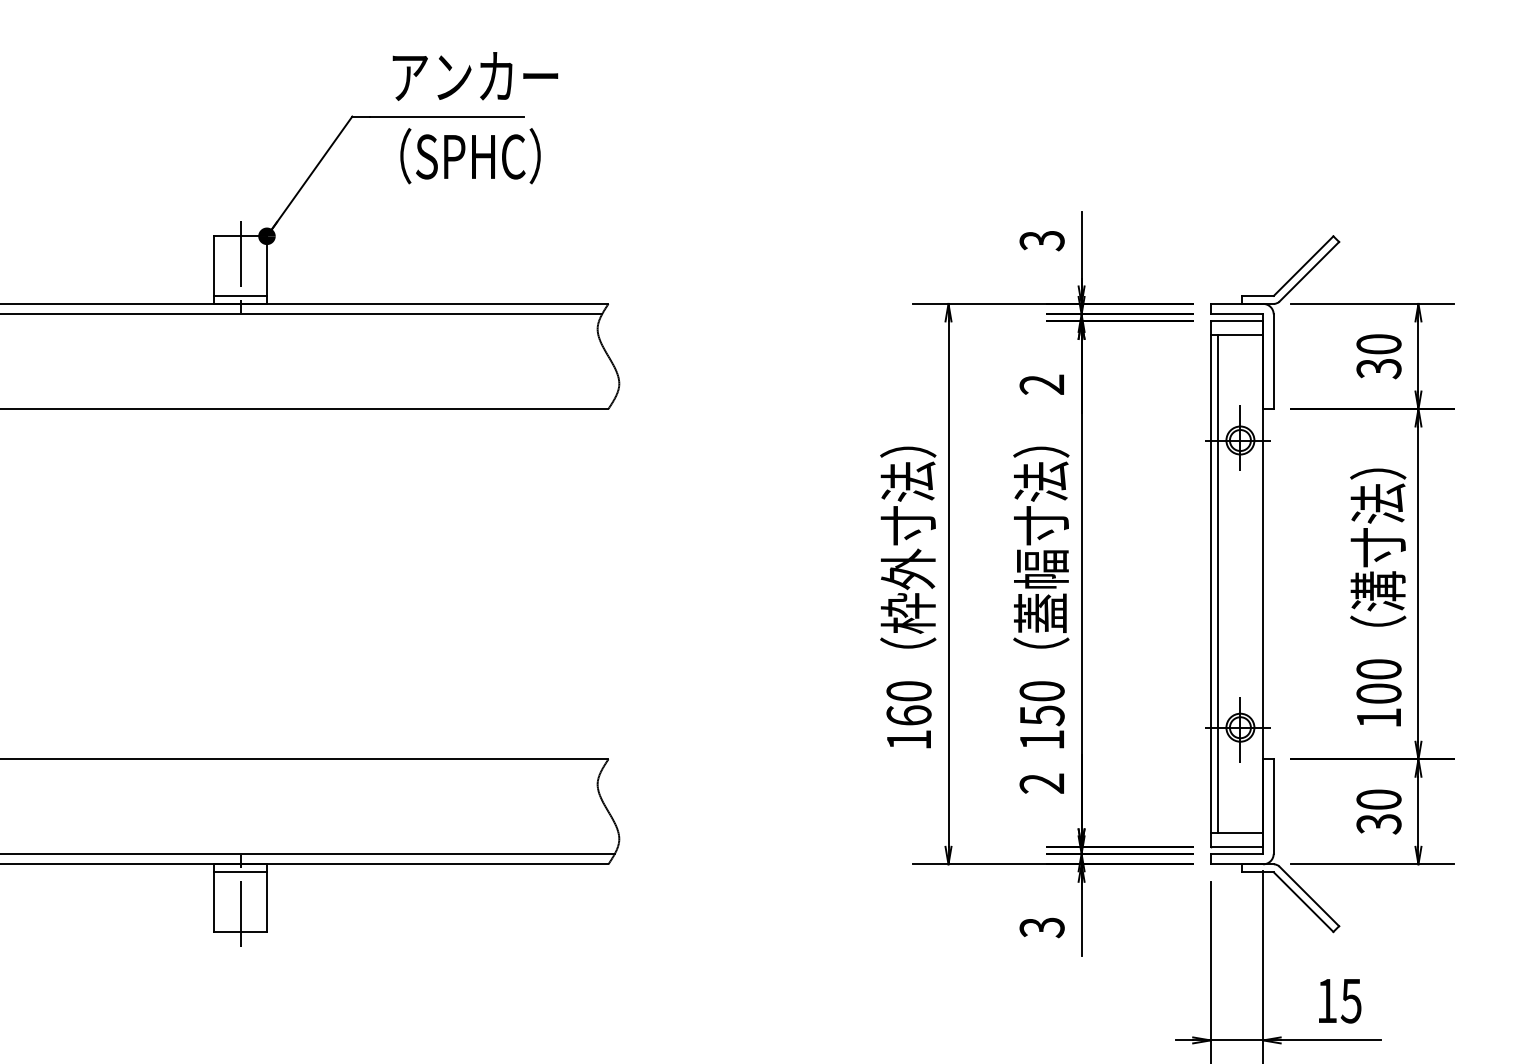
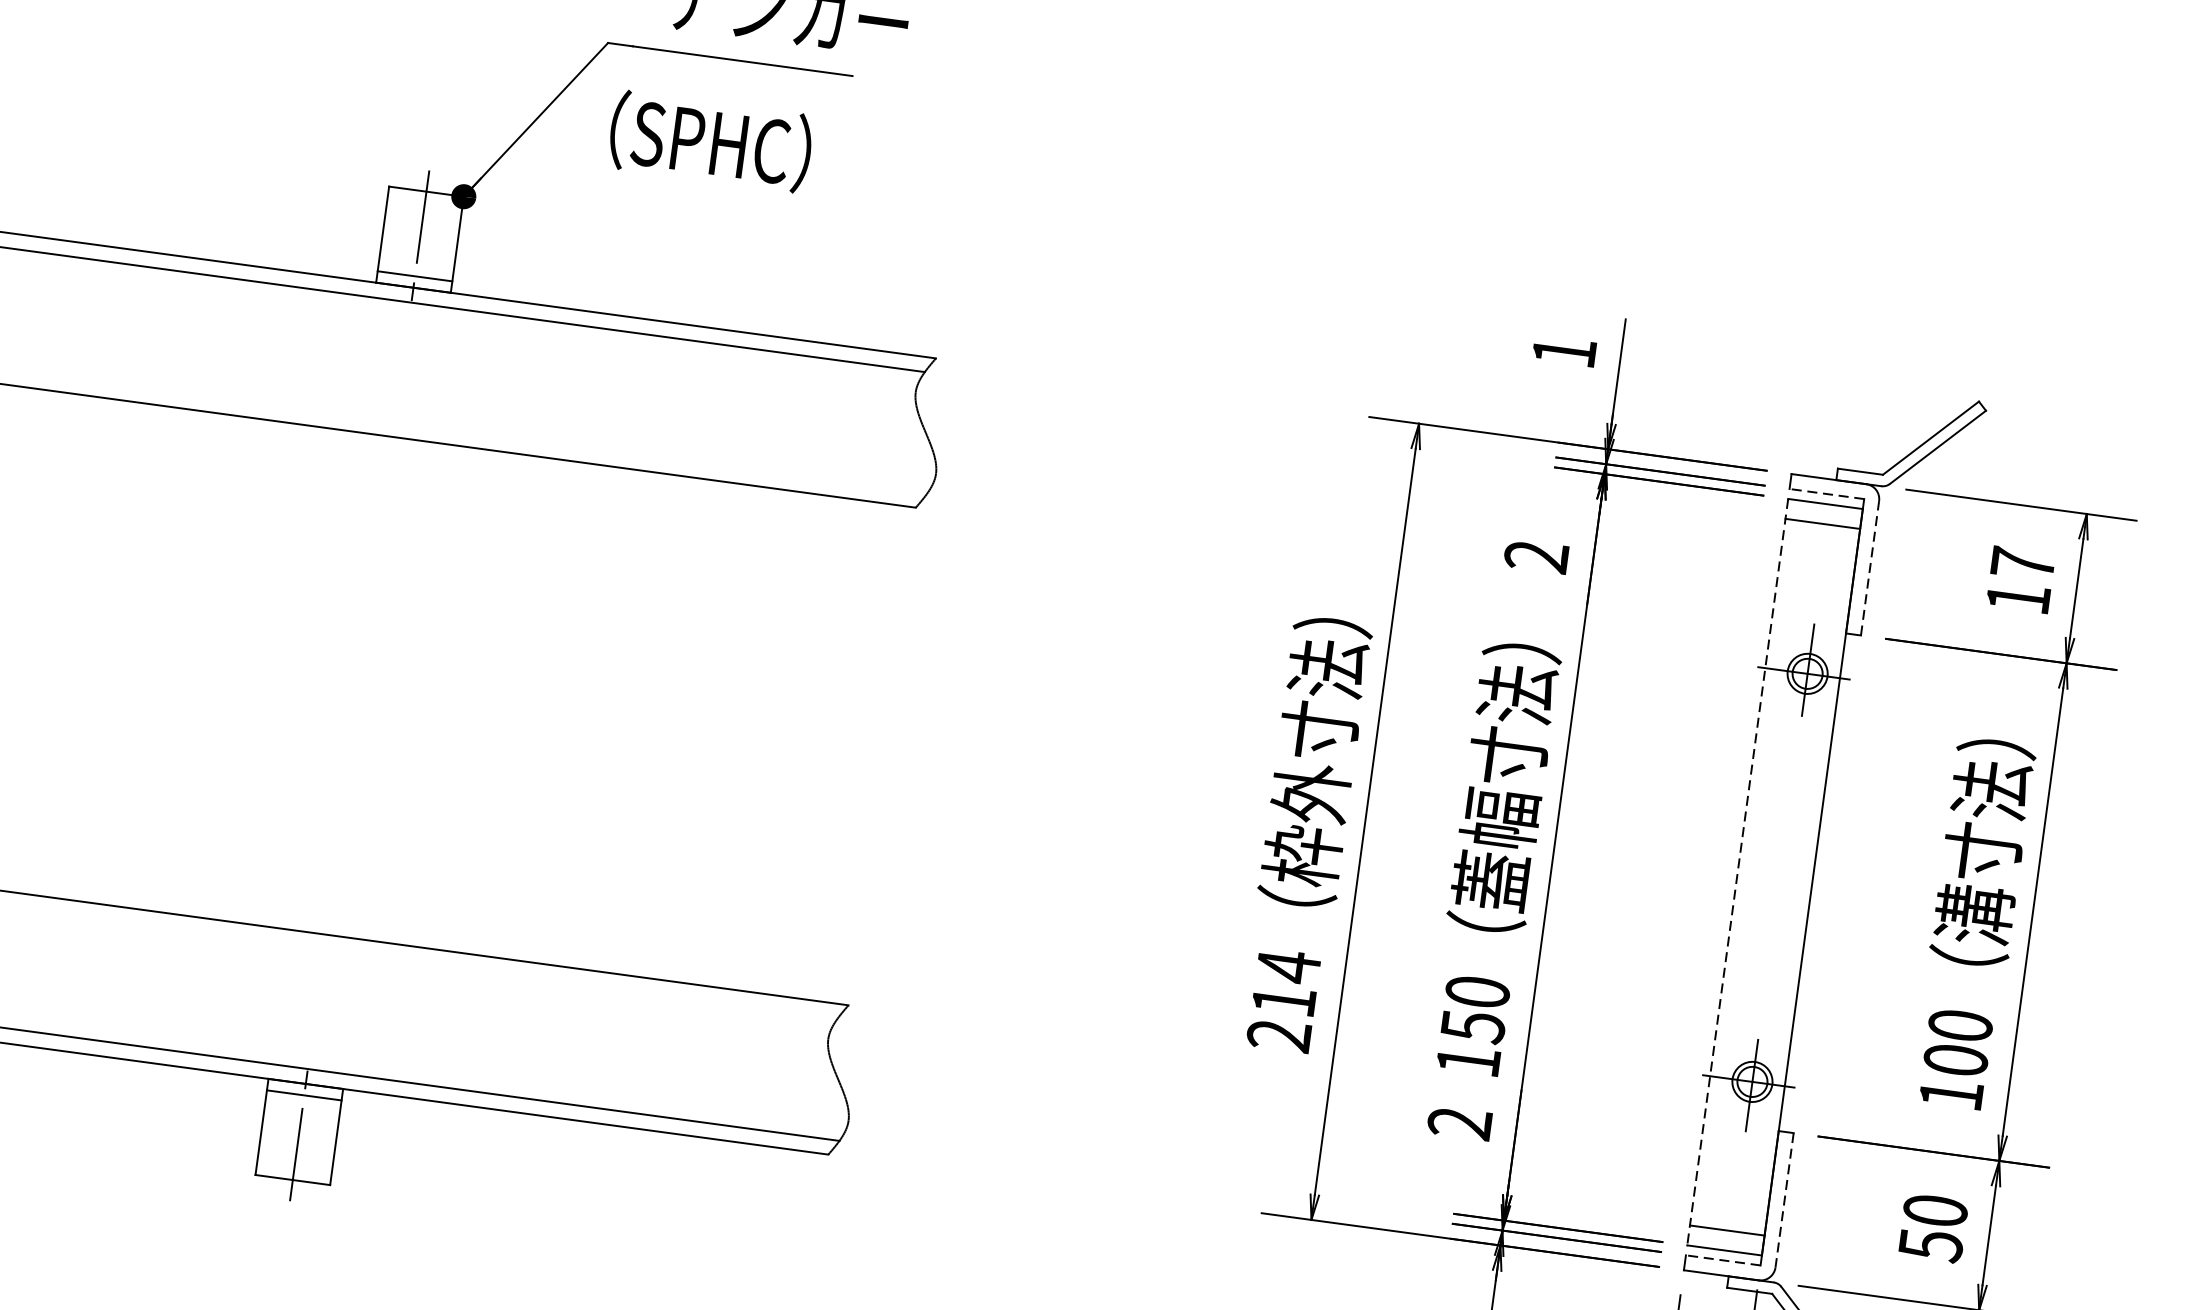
text: (470, 156) -> (710, 142), moved
text: (1041, 241) -> (1563, 352), 3 -> 1
line: (1236, 314) -> (1826, 494), solid -> dashed
text: (1378, 356) -> (2019, 581), 30 -> 17
line: (1273, 361) -> (1869, 567), solid -> dashed
line: (1217, 583) -> (1747, 872), removed
line: (1210, 584) -> (1737, 872), solid -> dashed
text: (908, 715) -> (1283, 1000), 160 -> 214
line: (1273, 807) -> (1784, 1201), solid -> dashed
text: (1378, 824) -> (1930, 1245), 30 -> 50
line: (1236, 853) -> (1722, 1259), solid -> dashed

